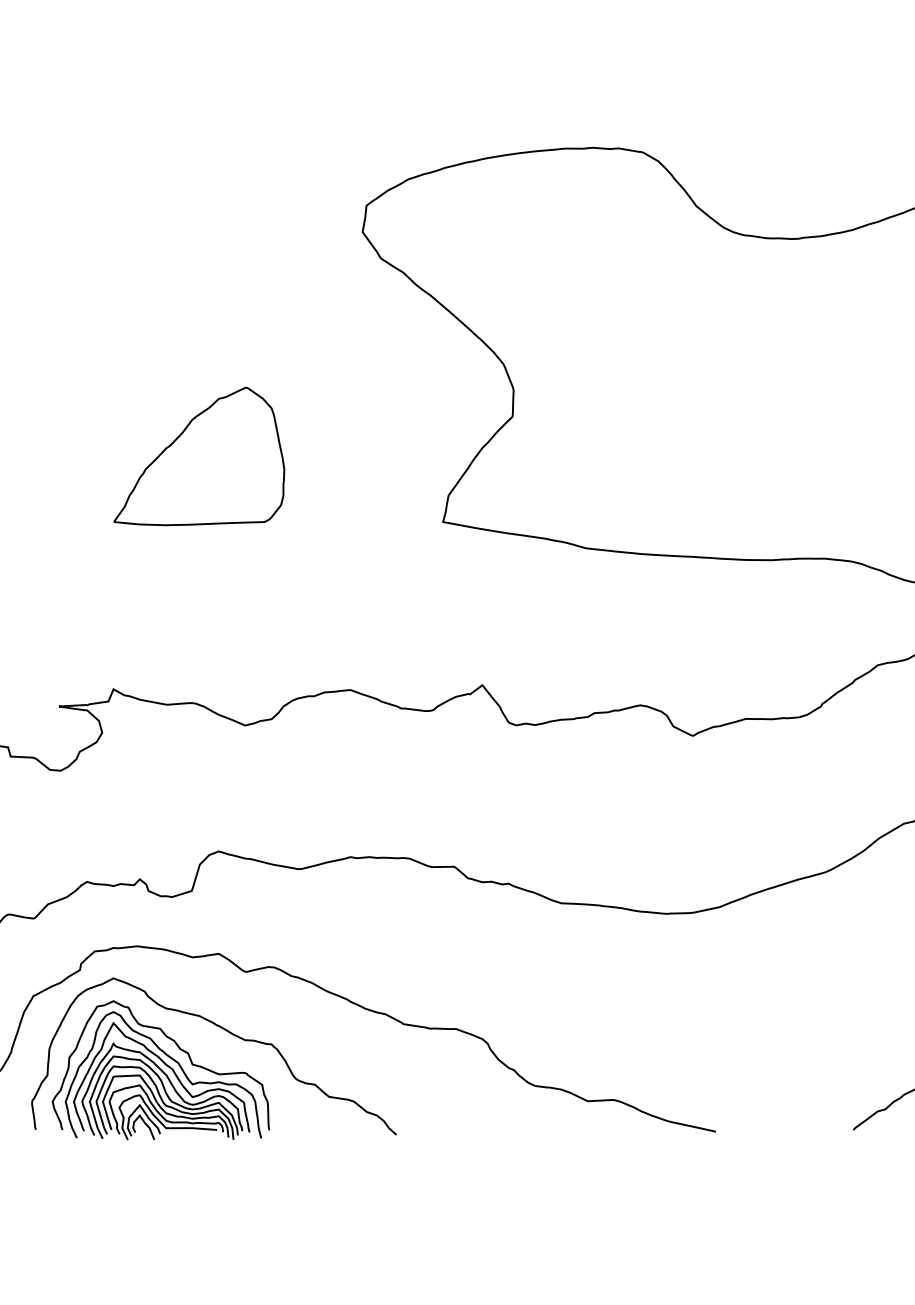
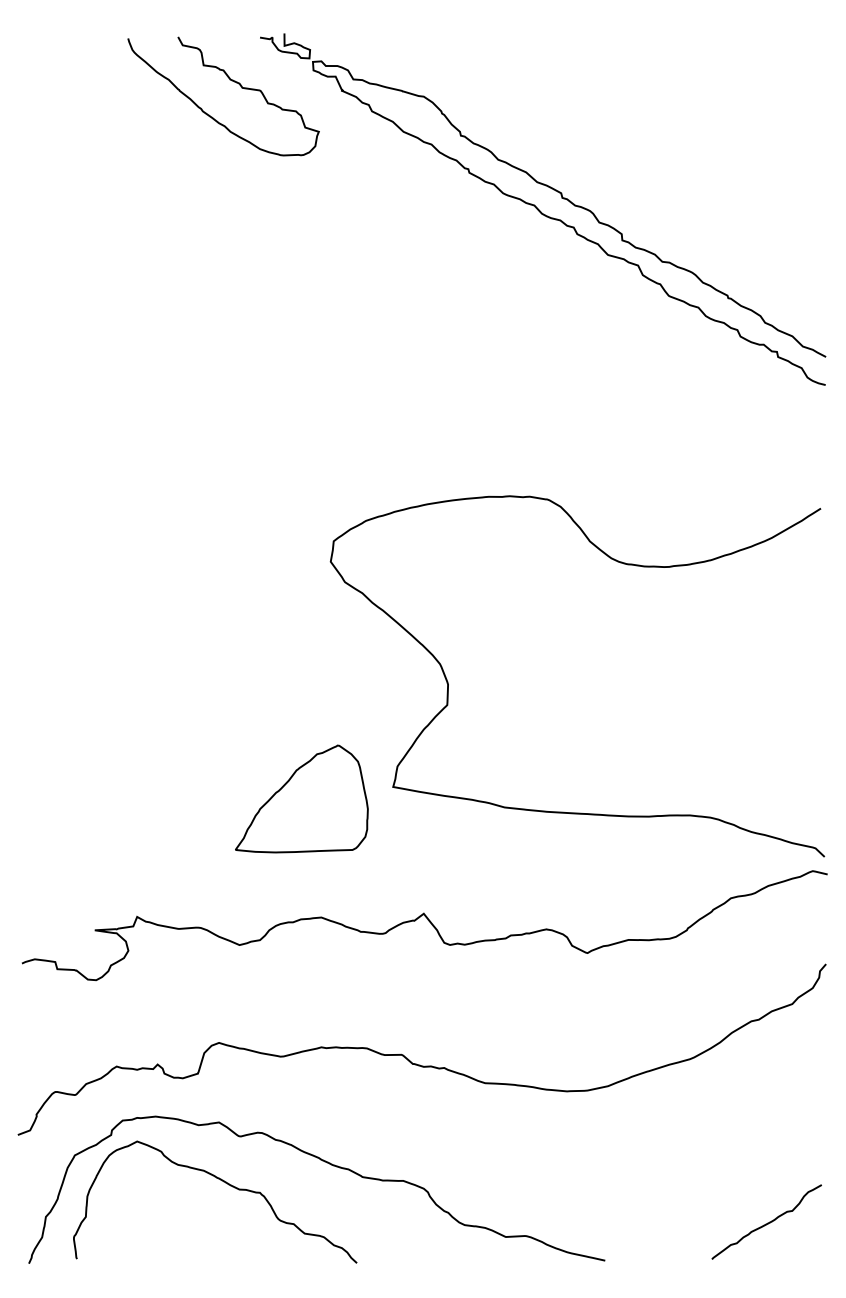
part: (198, 455) -> (301, 798), moved
part: (160, 1069) -> (173, 1212), removed

